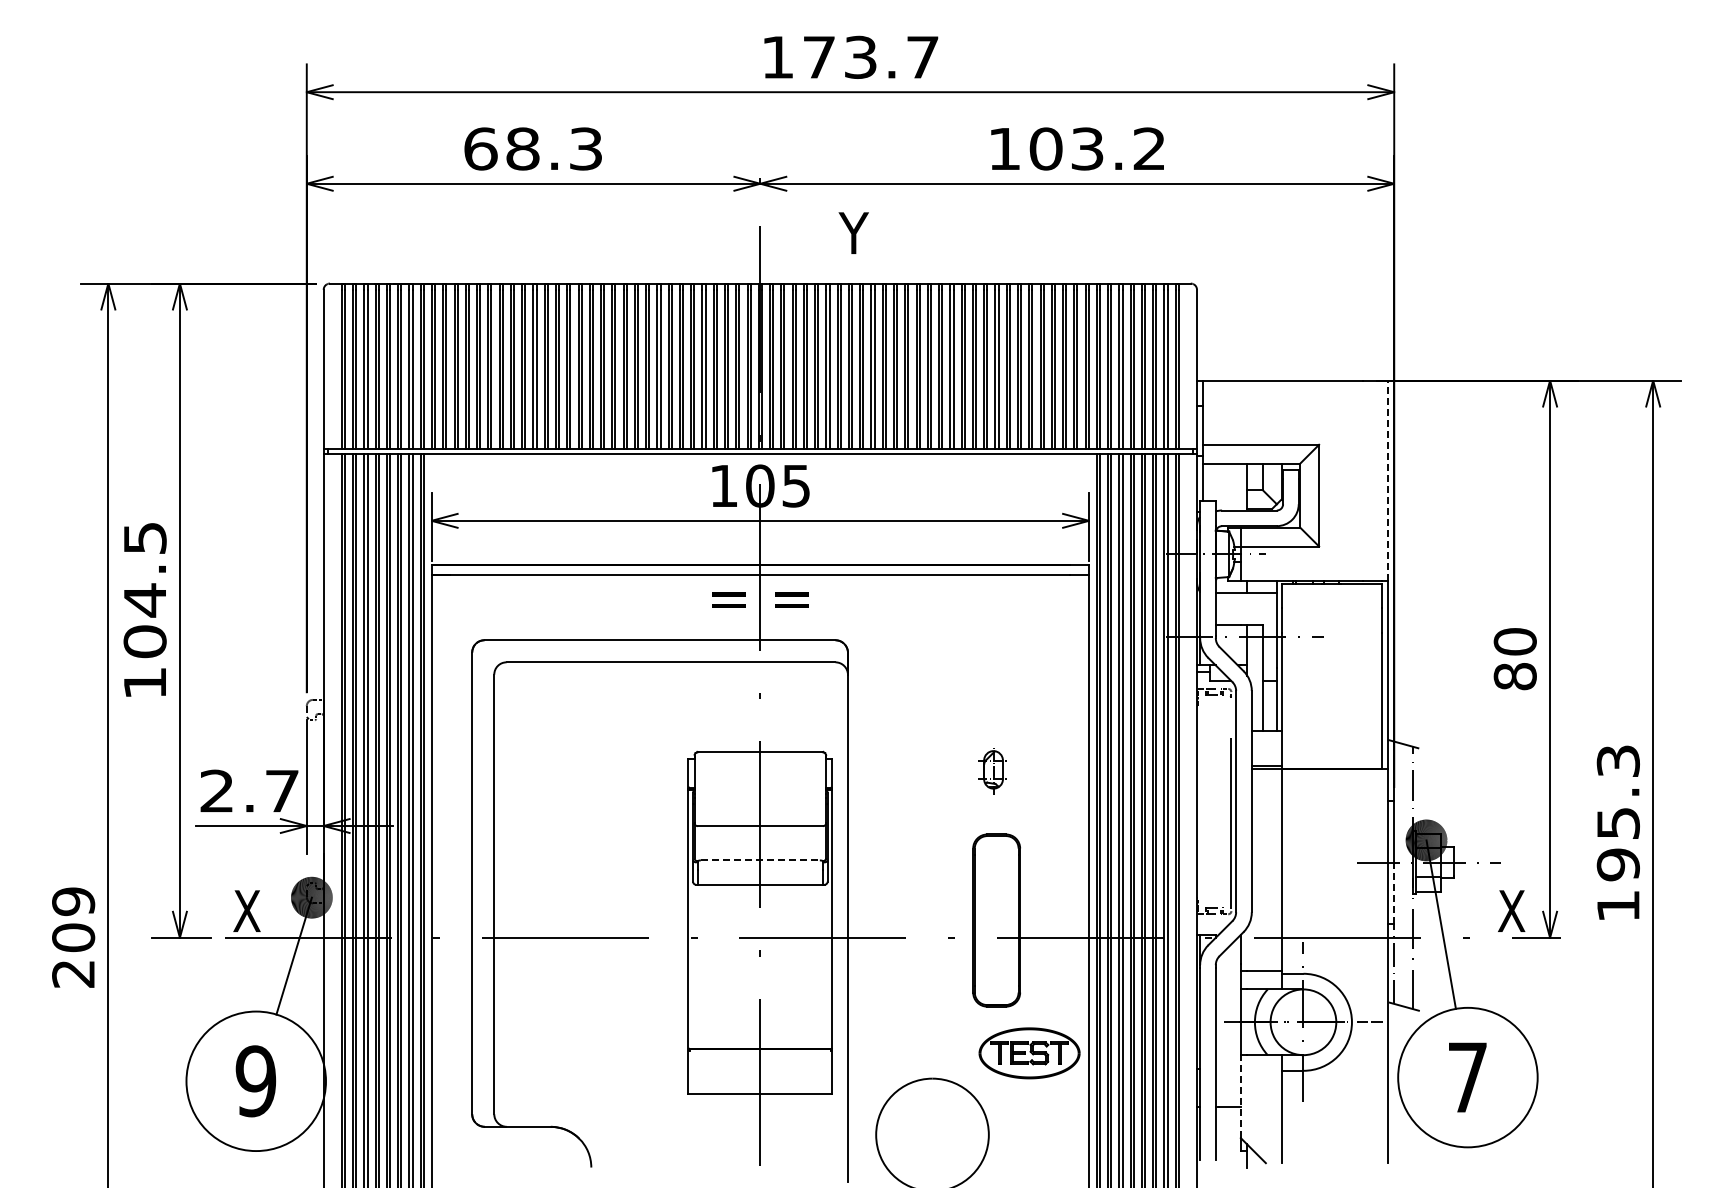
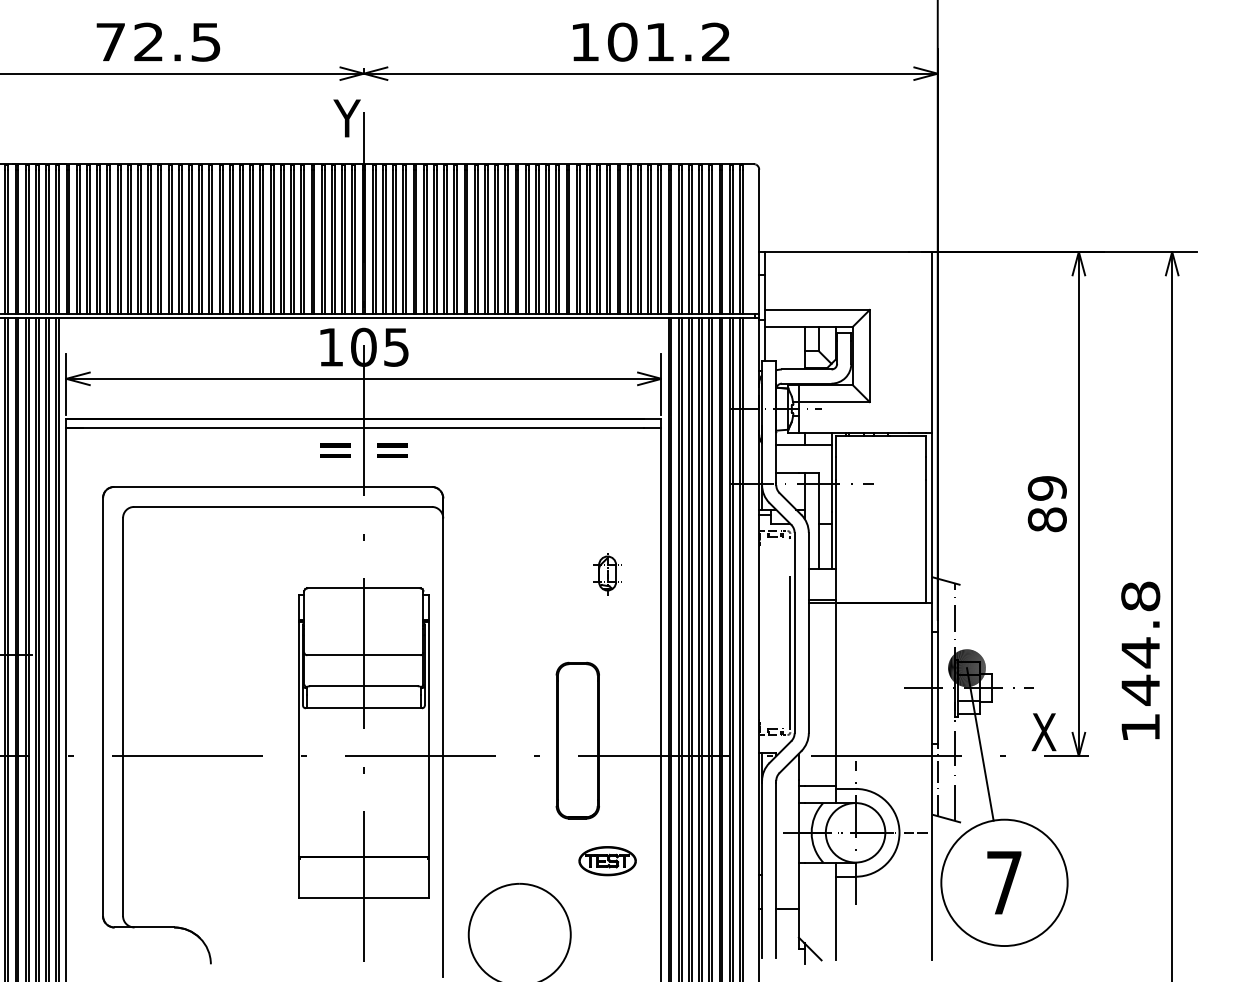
text: (532, 148) -> (157, 41), 68.3 -> 72.5
text: (1087, 148) -> (660, 41), 103.2 -> 101.2
text: (853, 232) -> (346, 117), moved
line: (1387, 480) -> (931, 342), dashed -> solid
text: (1514, 641) -> (1046, 488), 80 -> 89
part: (992, 771) -> (606, 574), moved
text: (1617, 813) -> (1139, 643), 195.3 -> 144.8
line: (760, 860) -> (364, 686), dashed -> solid
line: (1394, 893) -> (938, 716), dashed -> solid
part: (1029, 1053) -> (607, 861), size x0.62
line: (1240, 1096) -> (798, 899), dashed -> solid

